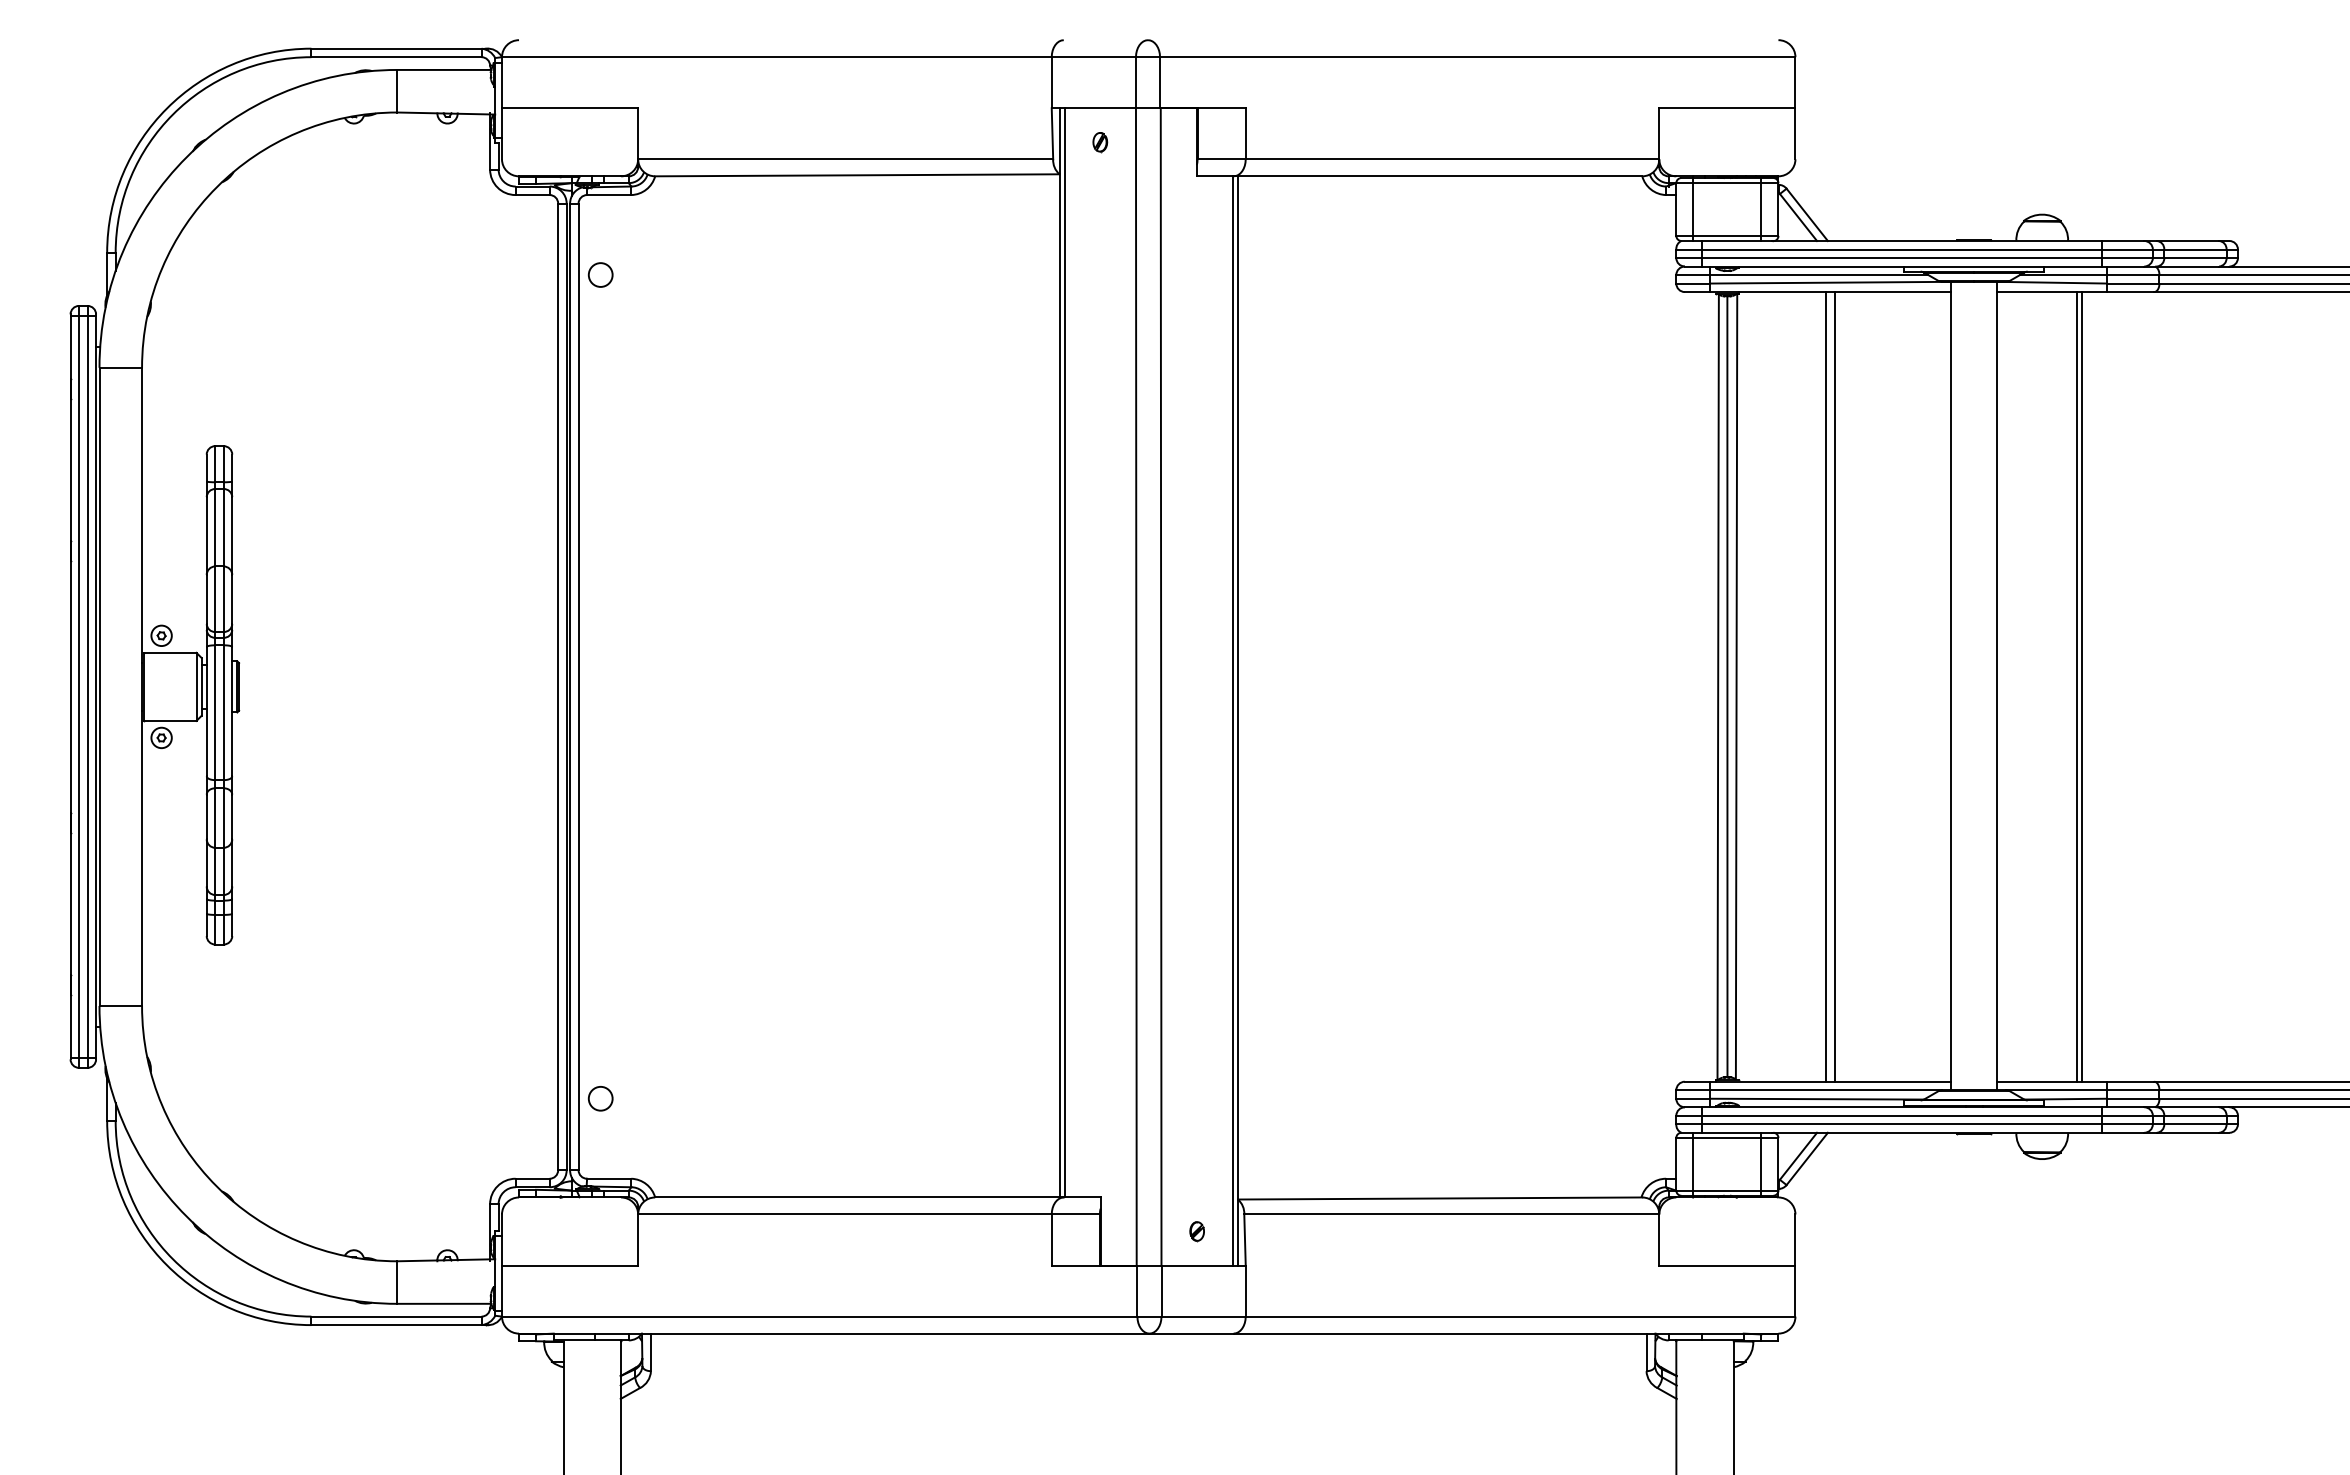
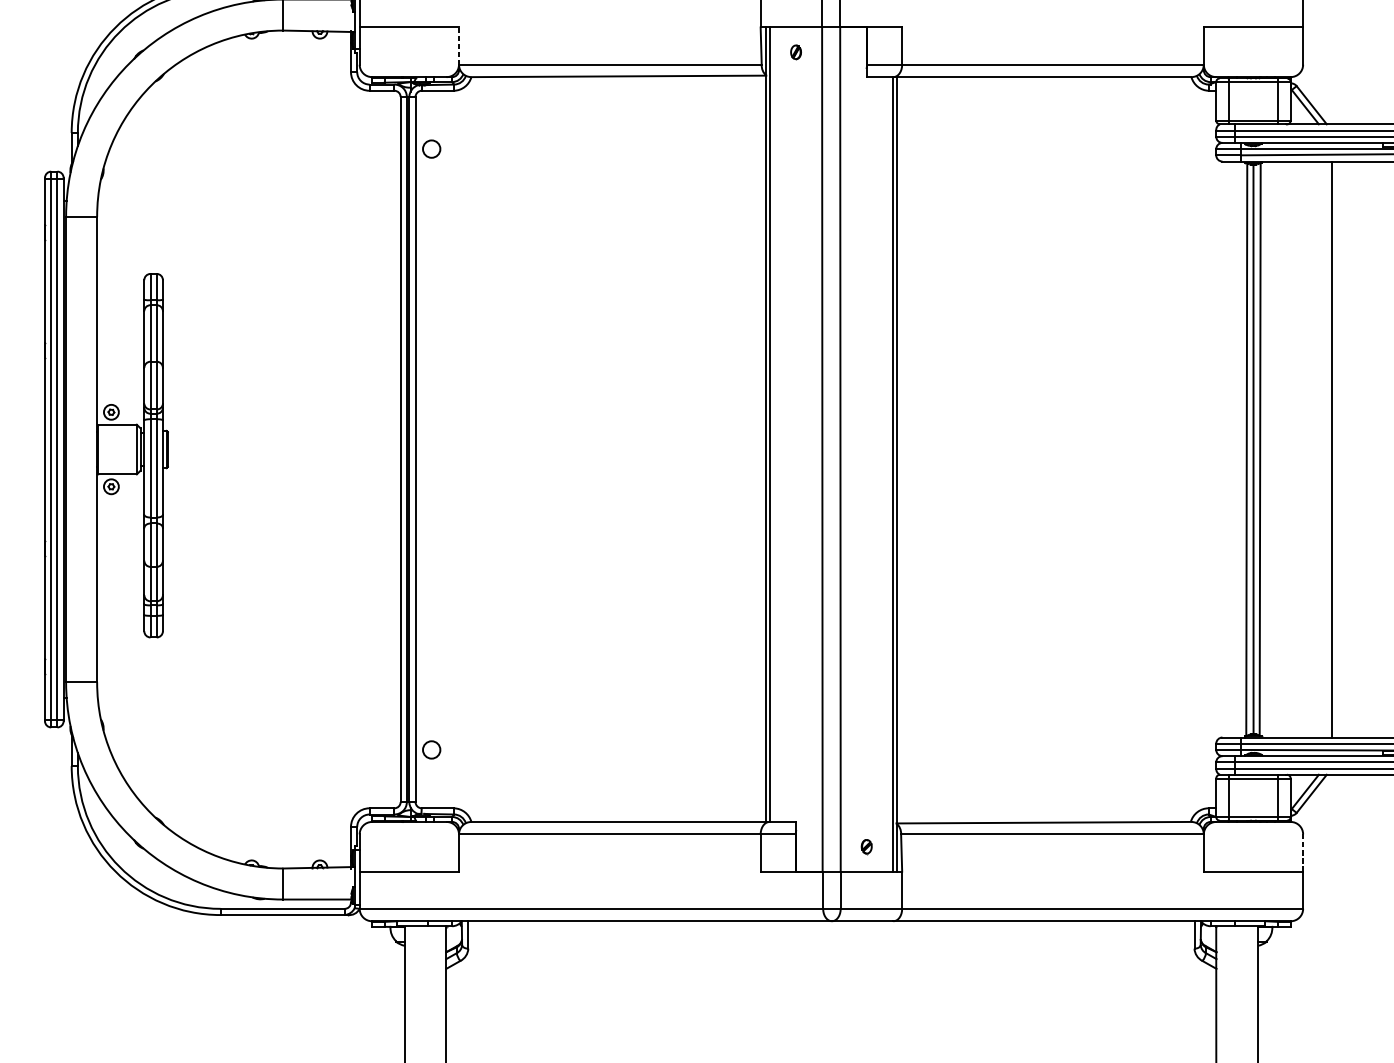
line: (638, 133) -> (459, 45), solid -> dashed
line: (1826, 686) -> (1325, 449), removed
line: (1795, 1240) -> (1303, 853), solid -> dashed

